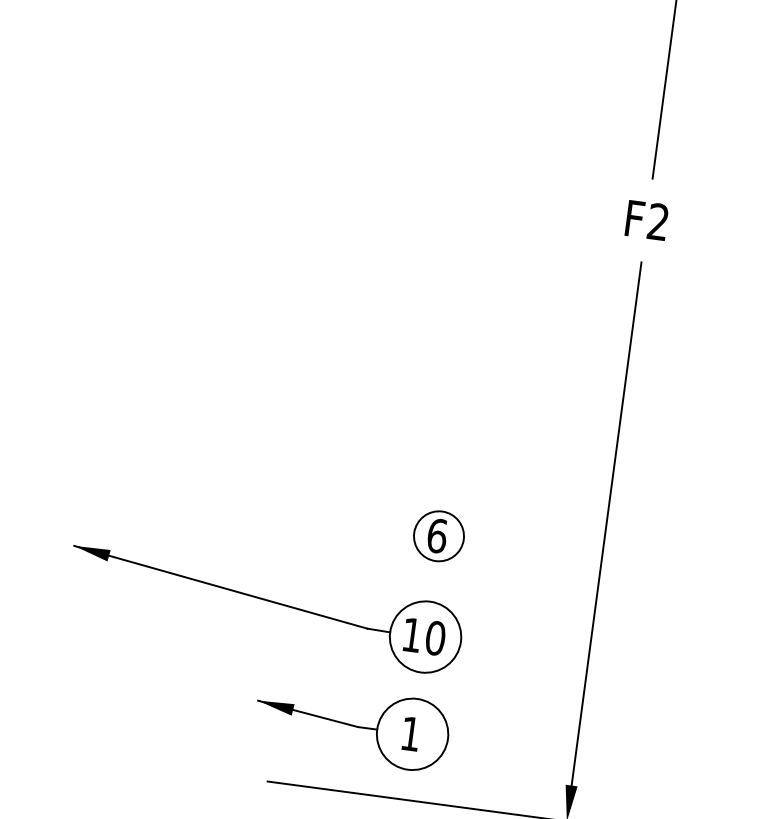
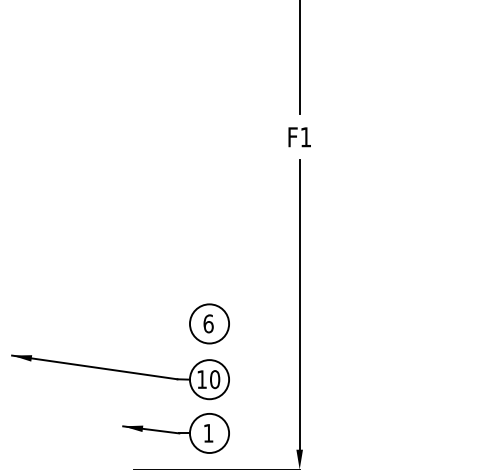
text: (657, 222) -> (305, 137), F2 -> F1
circle: (439, 535) -> (209, 323), size x1.43

